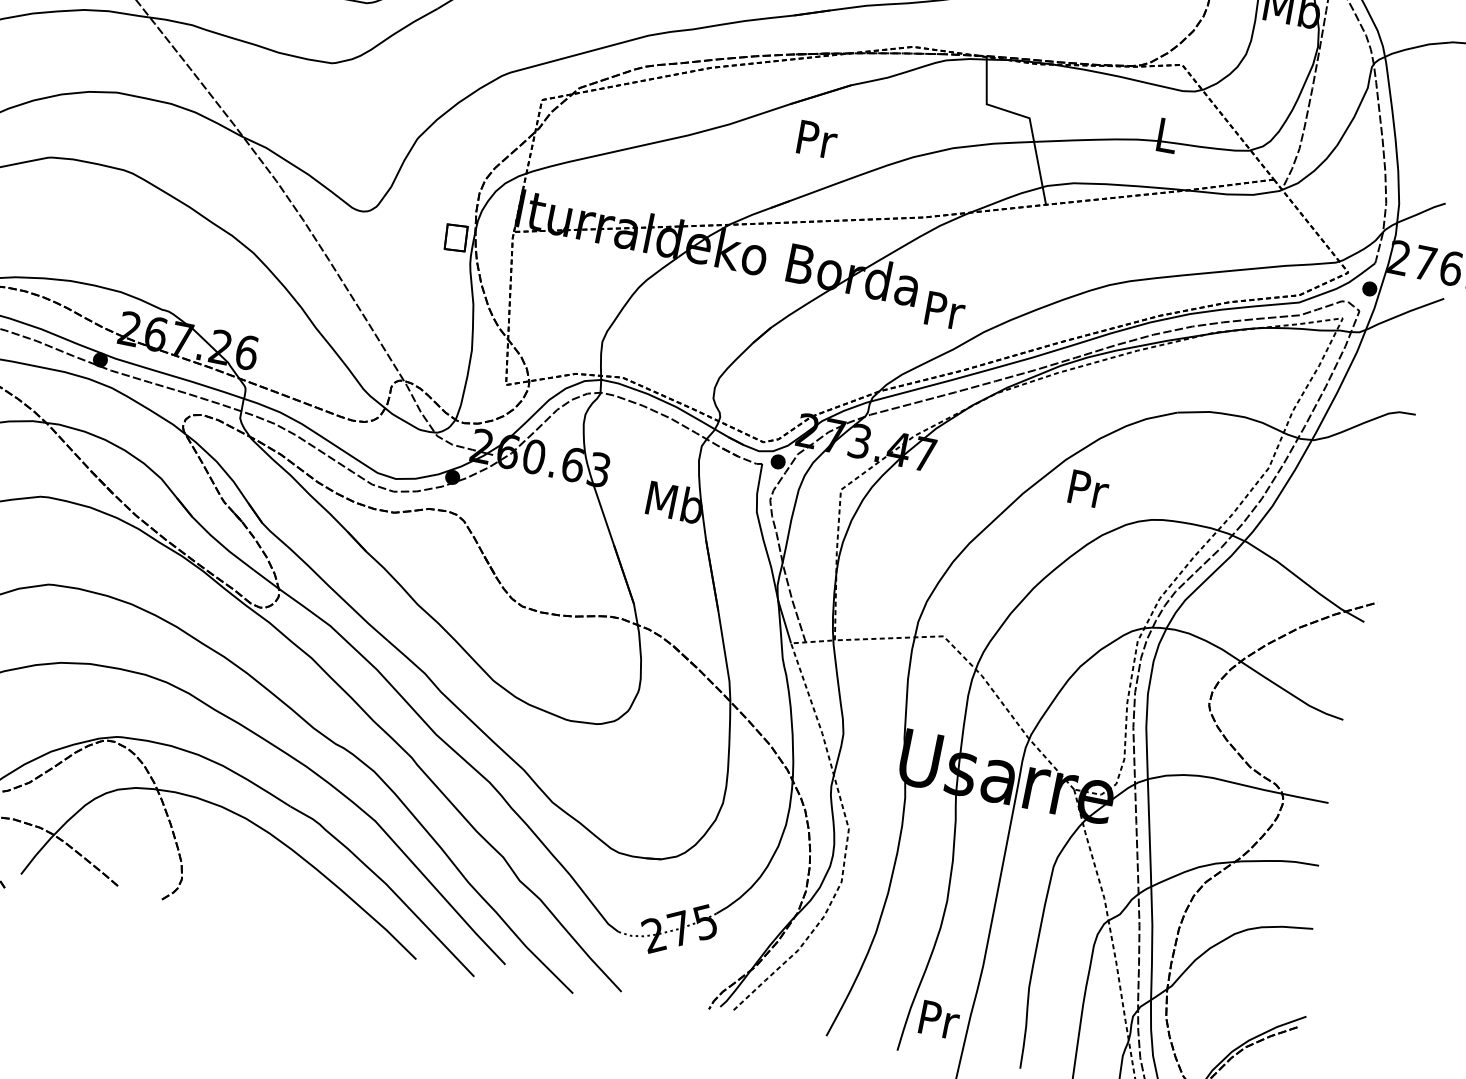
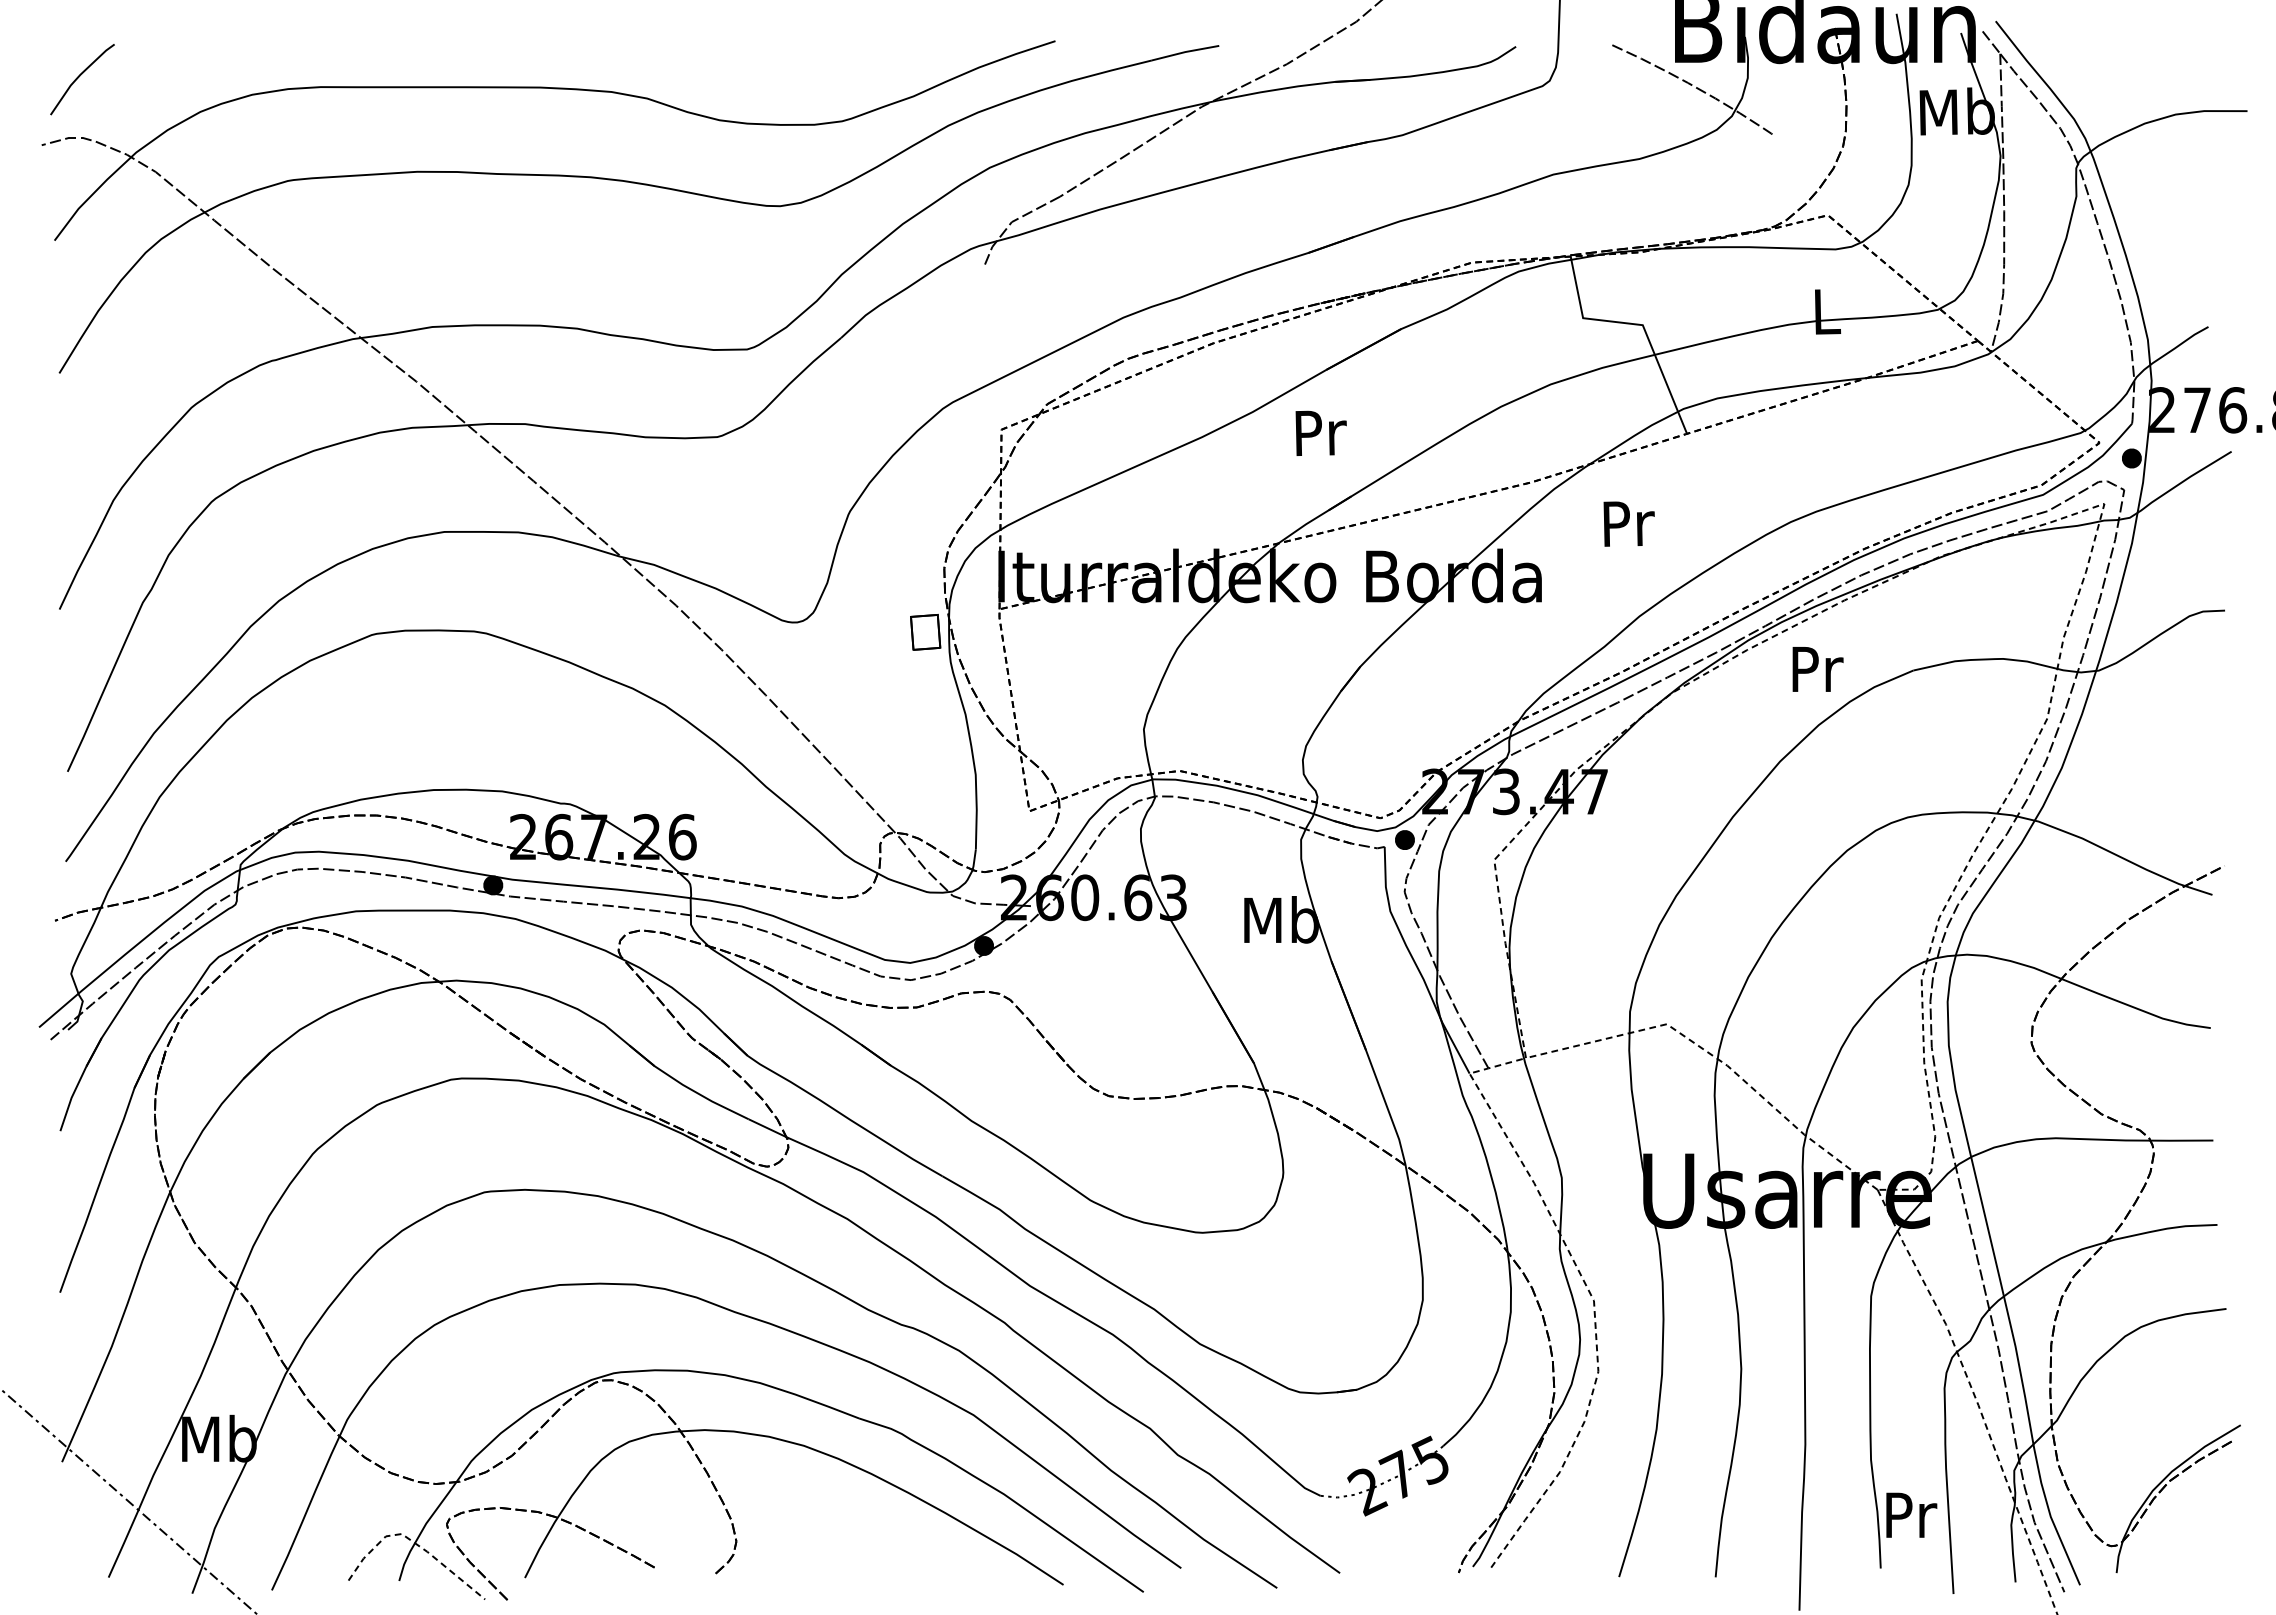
text: (816, 139) -> (1320, 432), moved
text: (944, 310) -> (1628, 523), moved
text: (1088, 489) -> (1817, 669), moved
text: (939, 1019) -> (1911, 1514), moved

